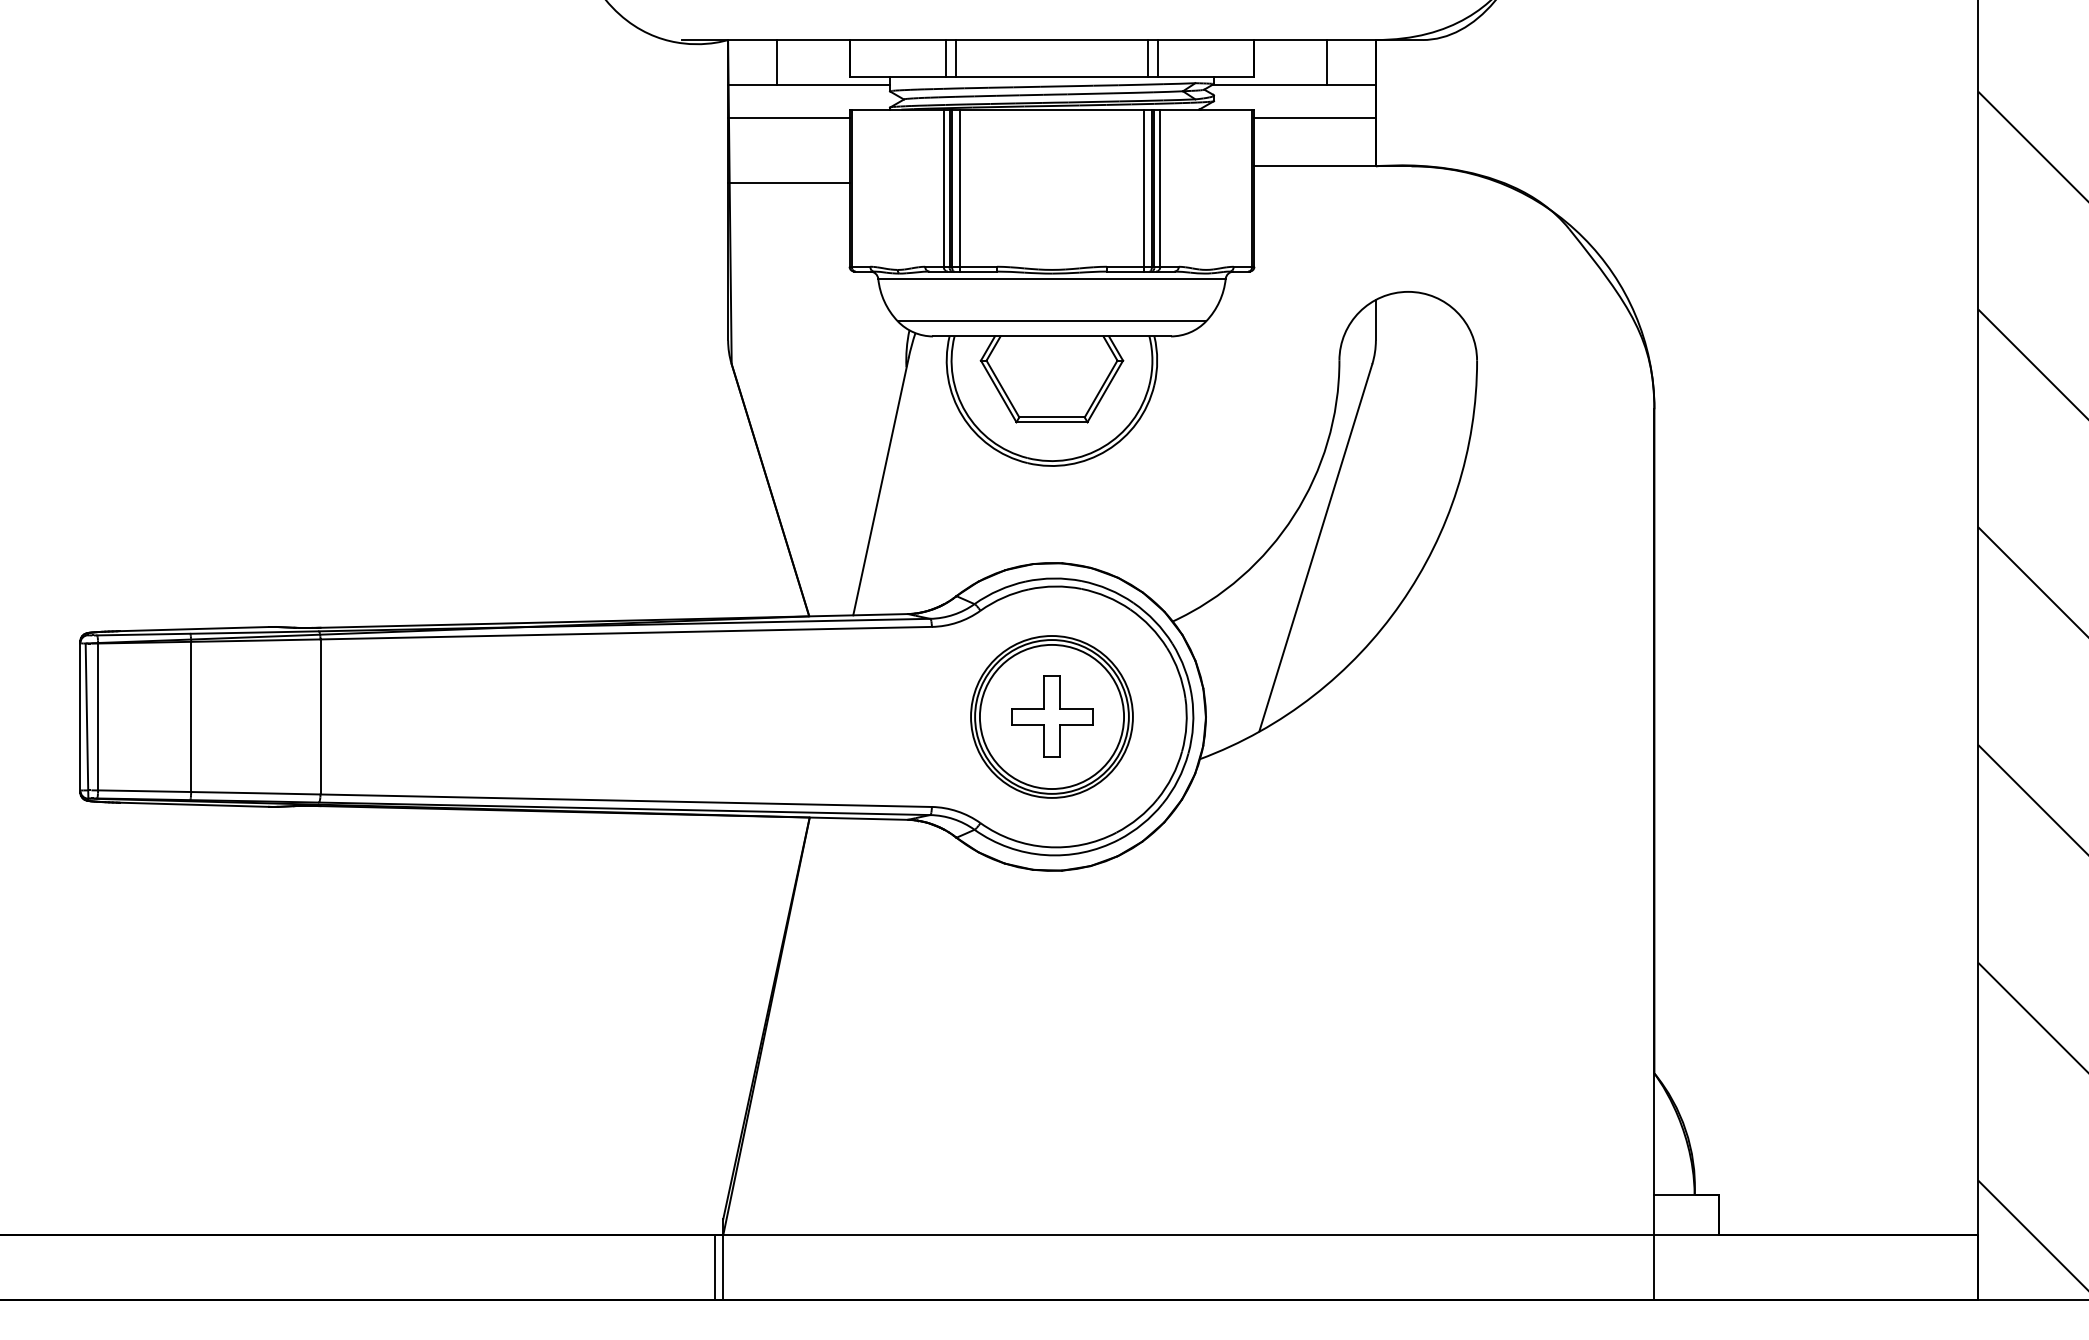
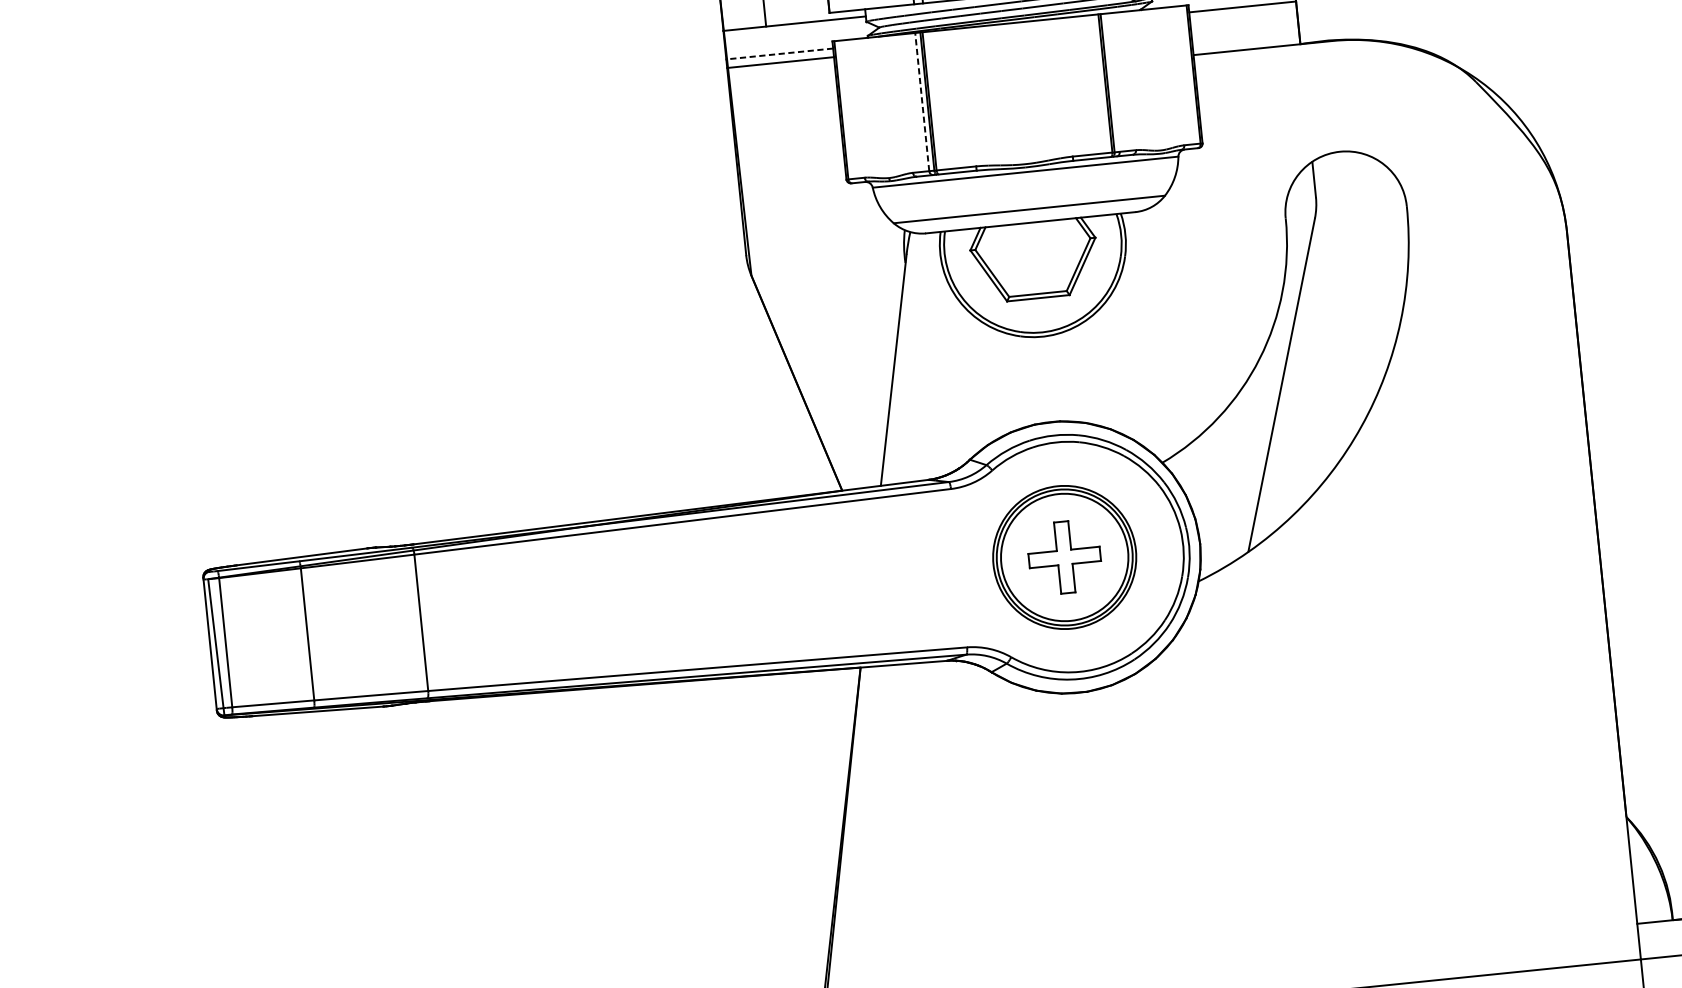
line: (788, 117) -> (779, 53), solid -> dashed
line: (788, 182) -> (780, 62), moved
line: (1160, 187) -> (1112, 82), removed
line: (943, 188) -> (922, 102), solid -> dashed
line: (960, 190) -> (937, 102), removed
line: (1143, 190) -> (1098, 86), removed

